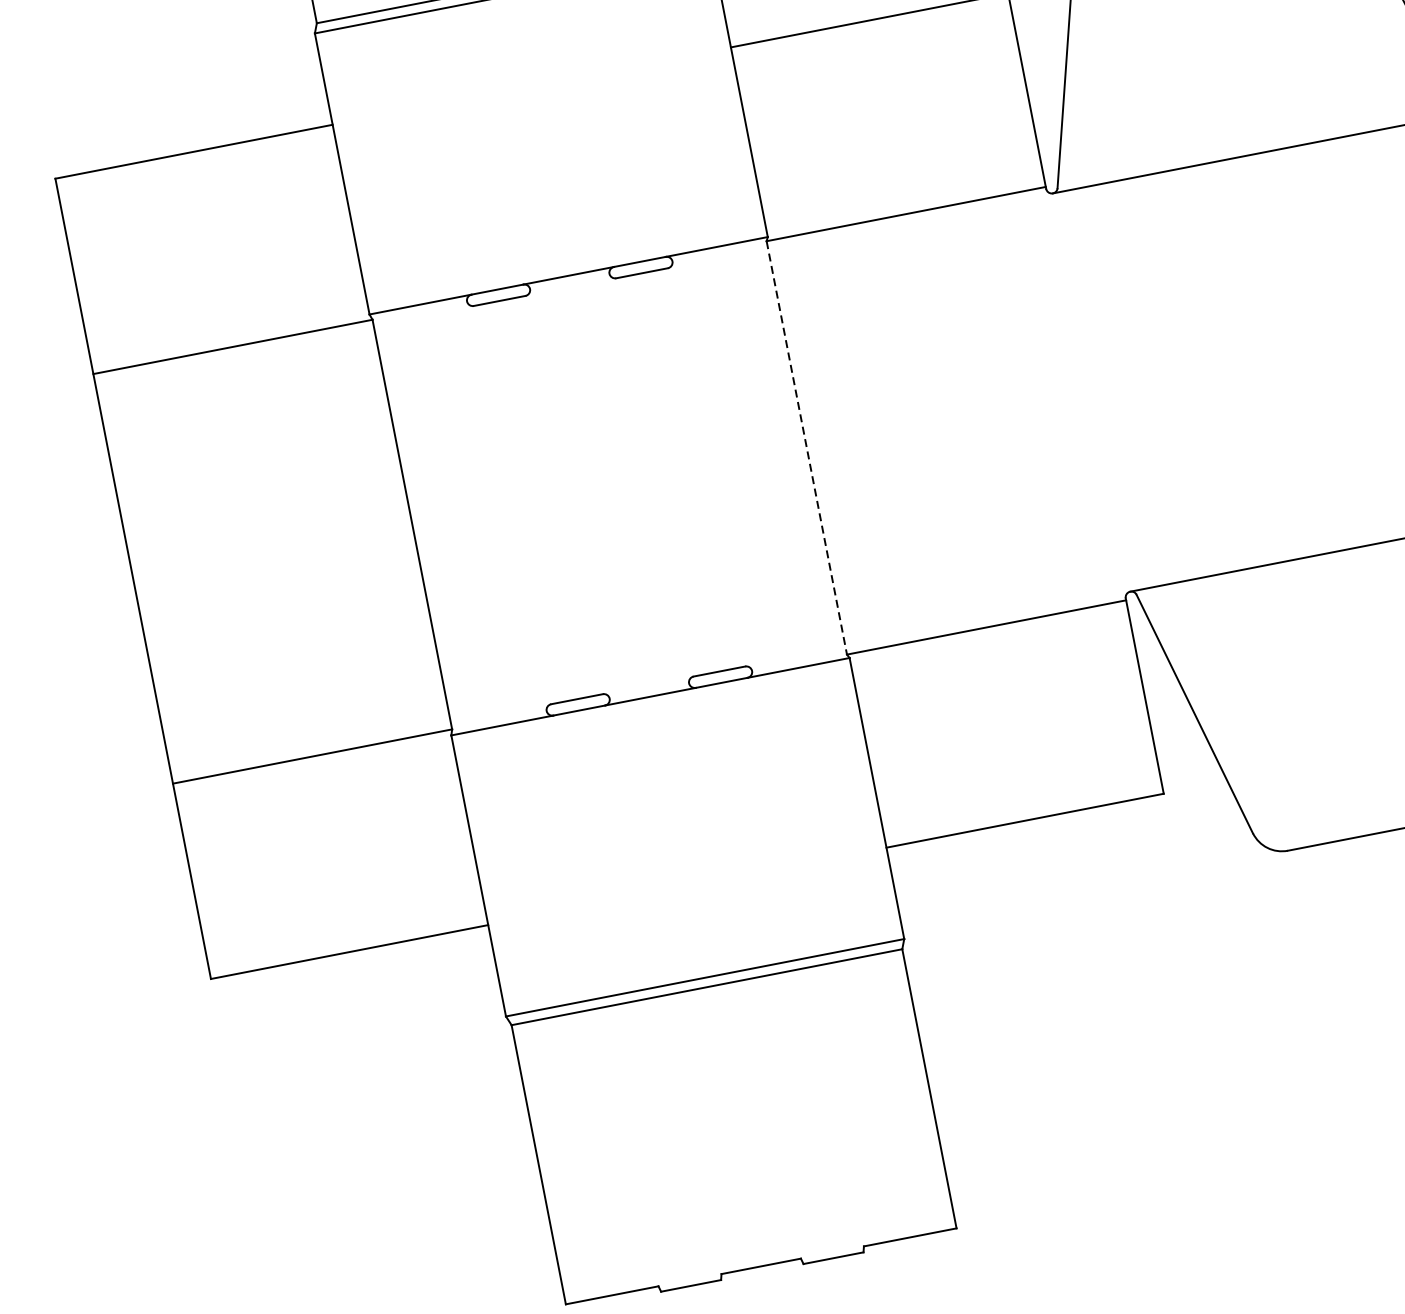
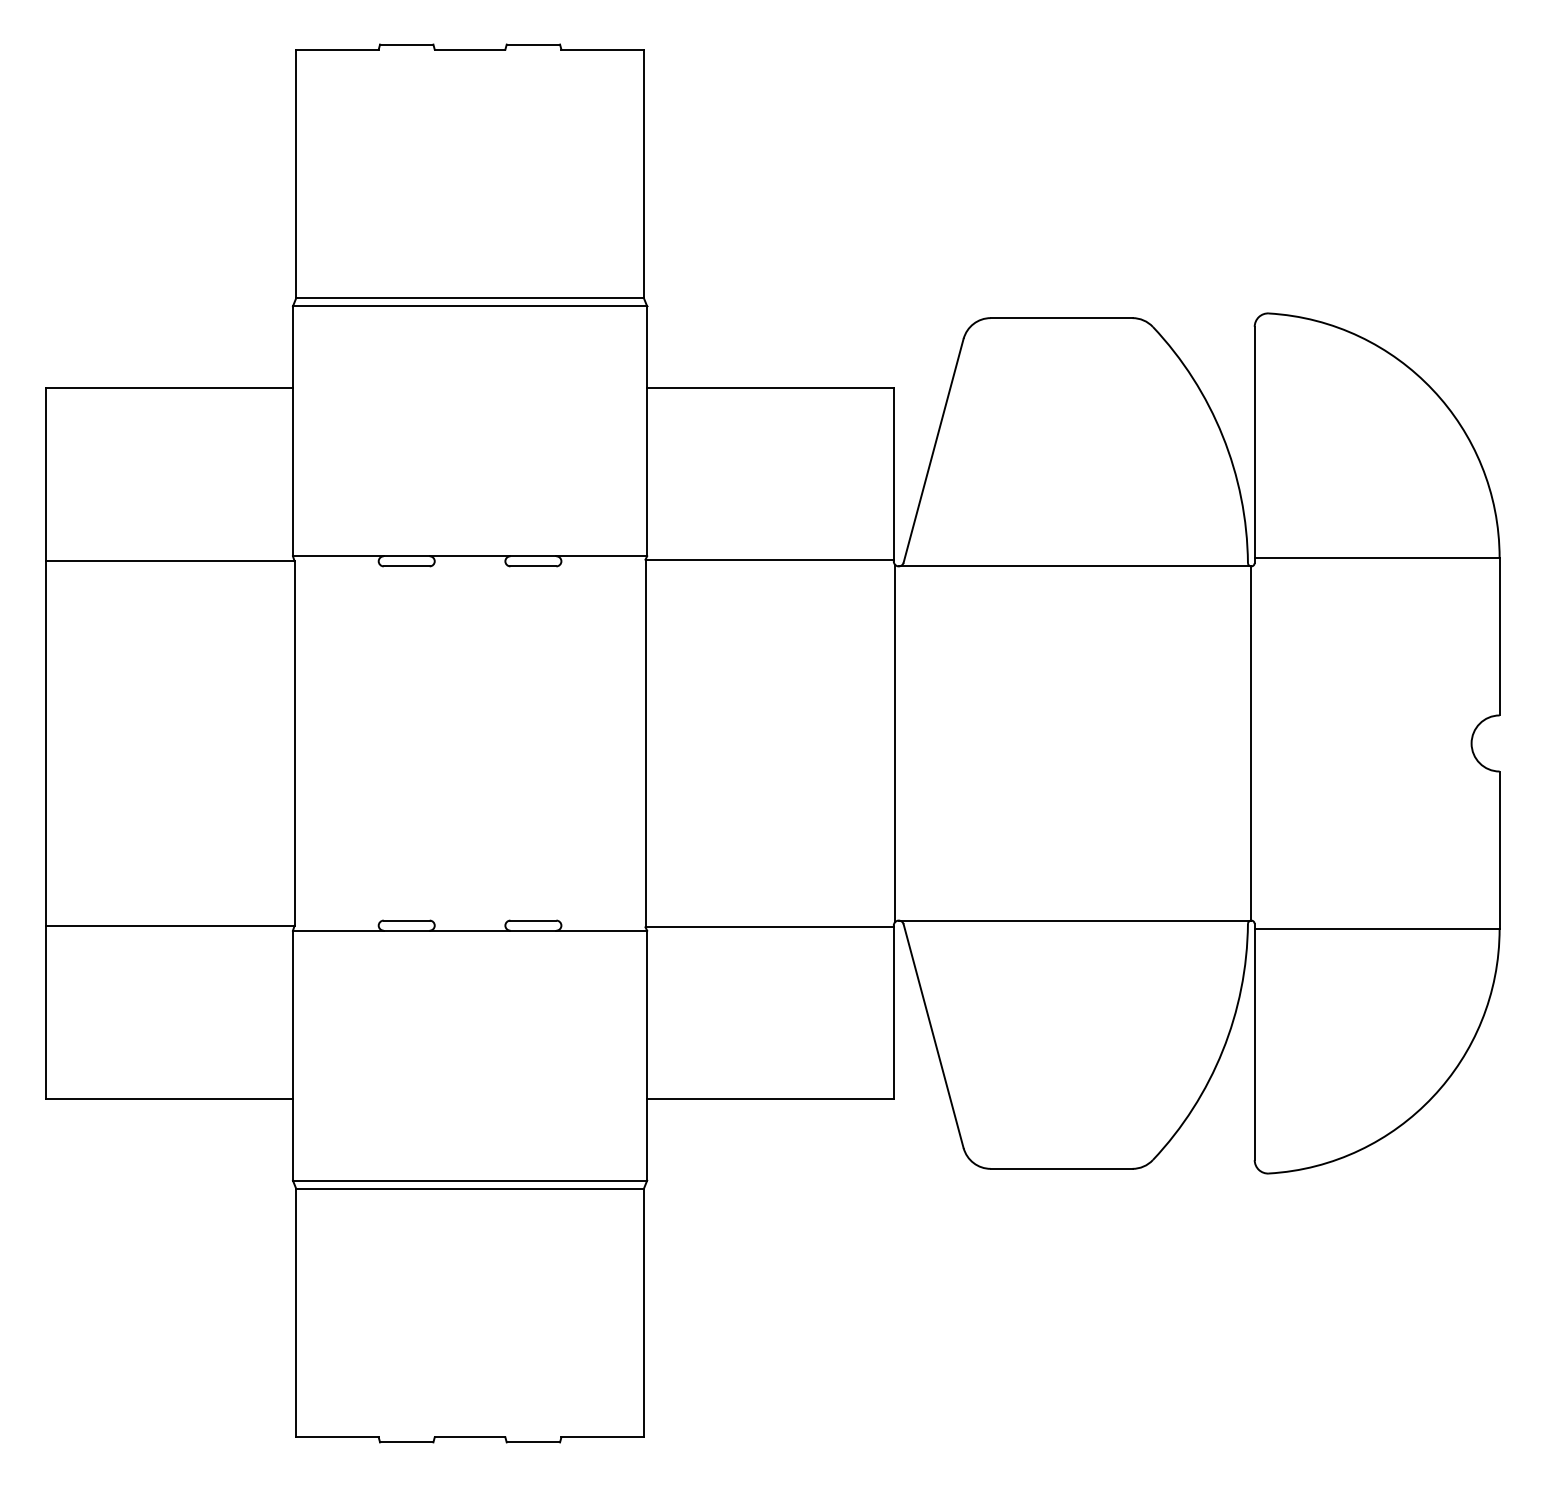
line: (1087, 393) -> (895, 743), added
line: (806, 447) -> (645, 743), dashed -> solid

